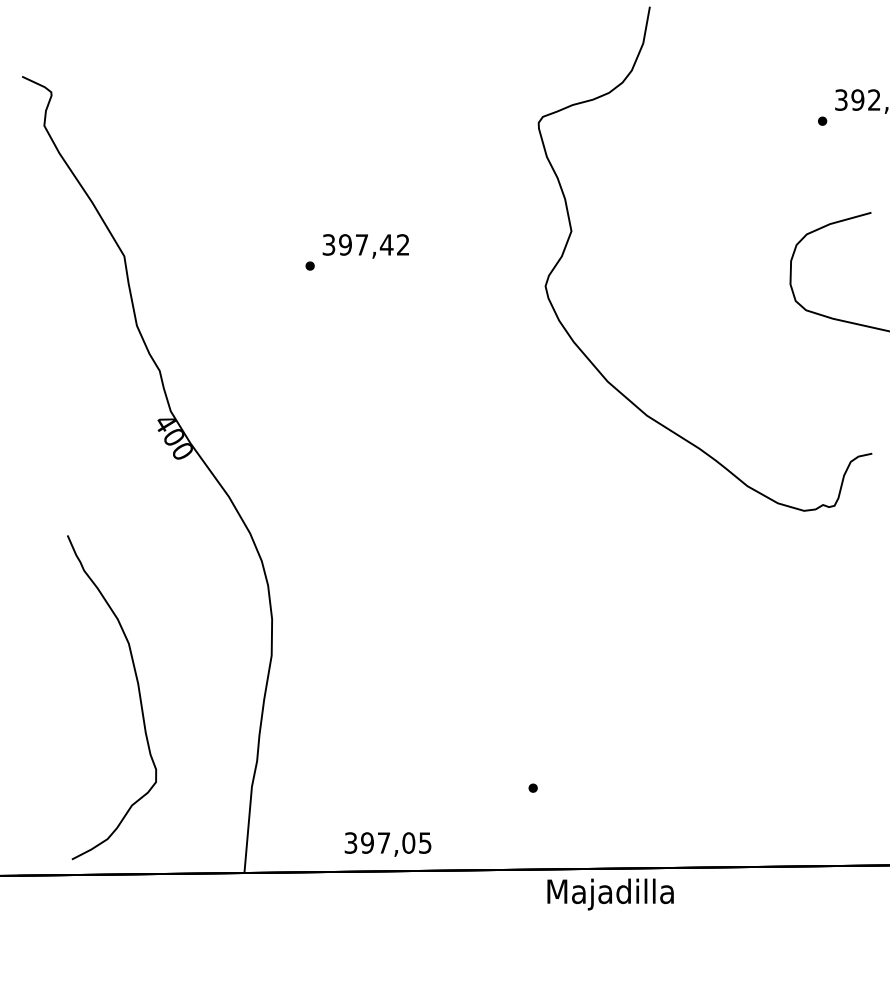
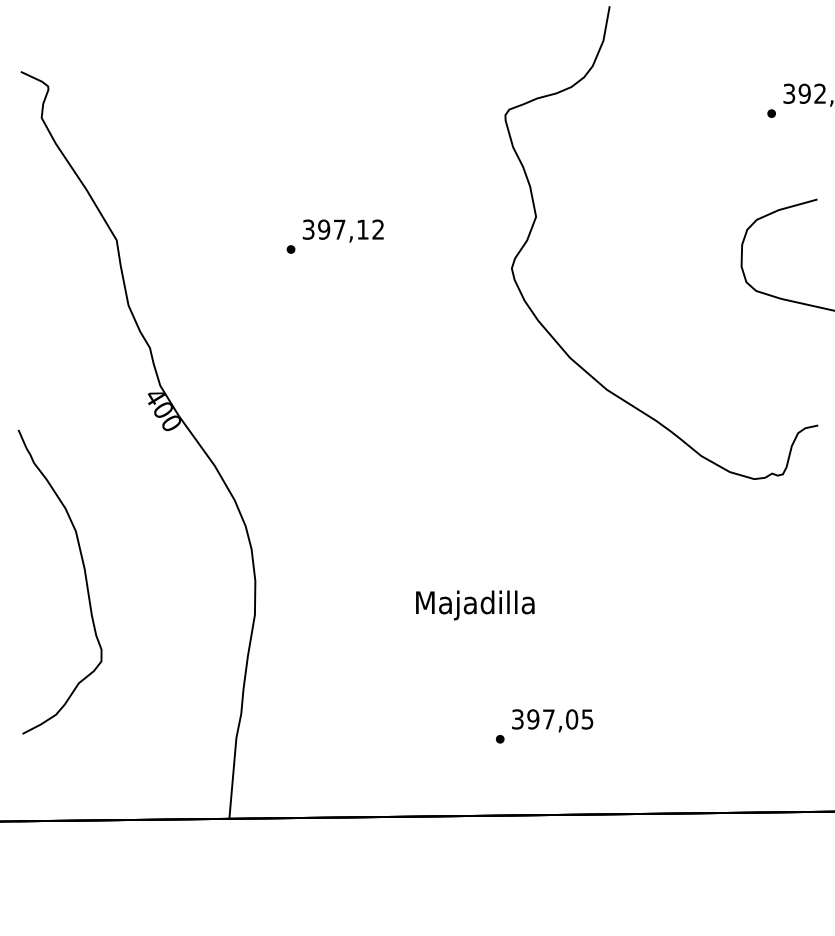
text: (386, 244) -> (362, 229), 397,42 -> 397,12
curve: (138, 693) -> (84, 578), moved
text: (387, 844) -> (552, 720), moved
text: (610, 894) -> (475, 605), moved

